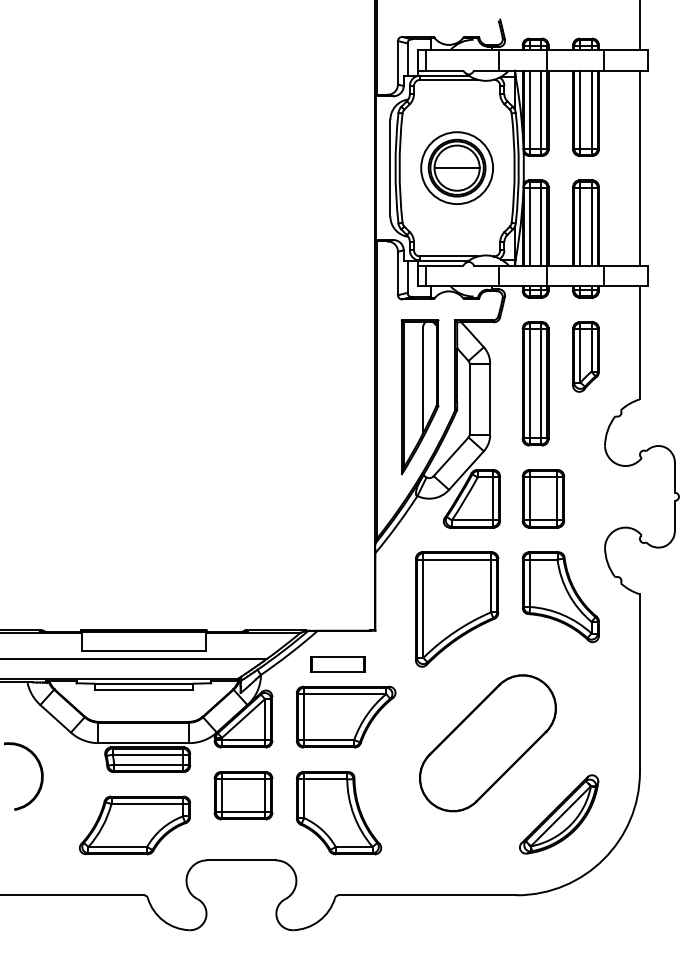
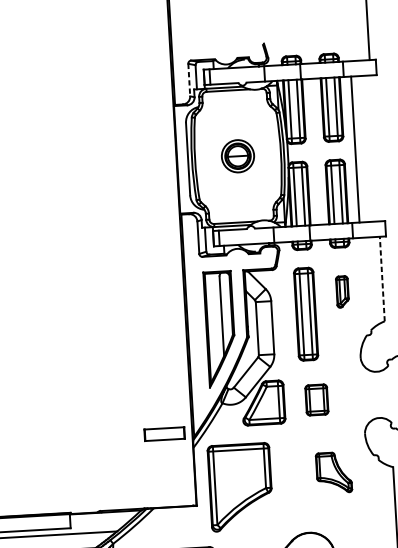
line: (398, 62) -> (189, 79), solid -> dashed
part: (456, 167) -> (237, 155), size x0.6
line: (639, 167) -> (354, 149), moved
line: (639, 342) -> (381, 278), solid -> dashed
part: (585, 356) -> (342, 291), size x0.6
part: (543, 498) -> (316, 399), size x0.7
part: (560, 597) -> (333, 473), size x0.6
part: (457, 609) -> (240, 487), moved
part: (337, 664) -> (164, 434), moved

